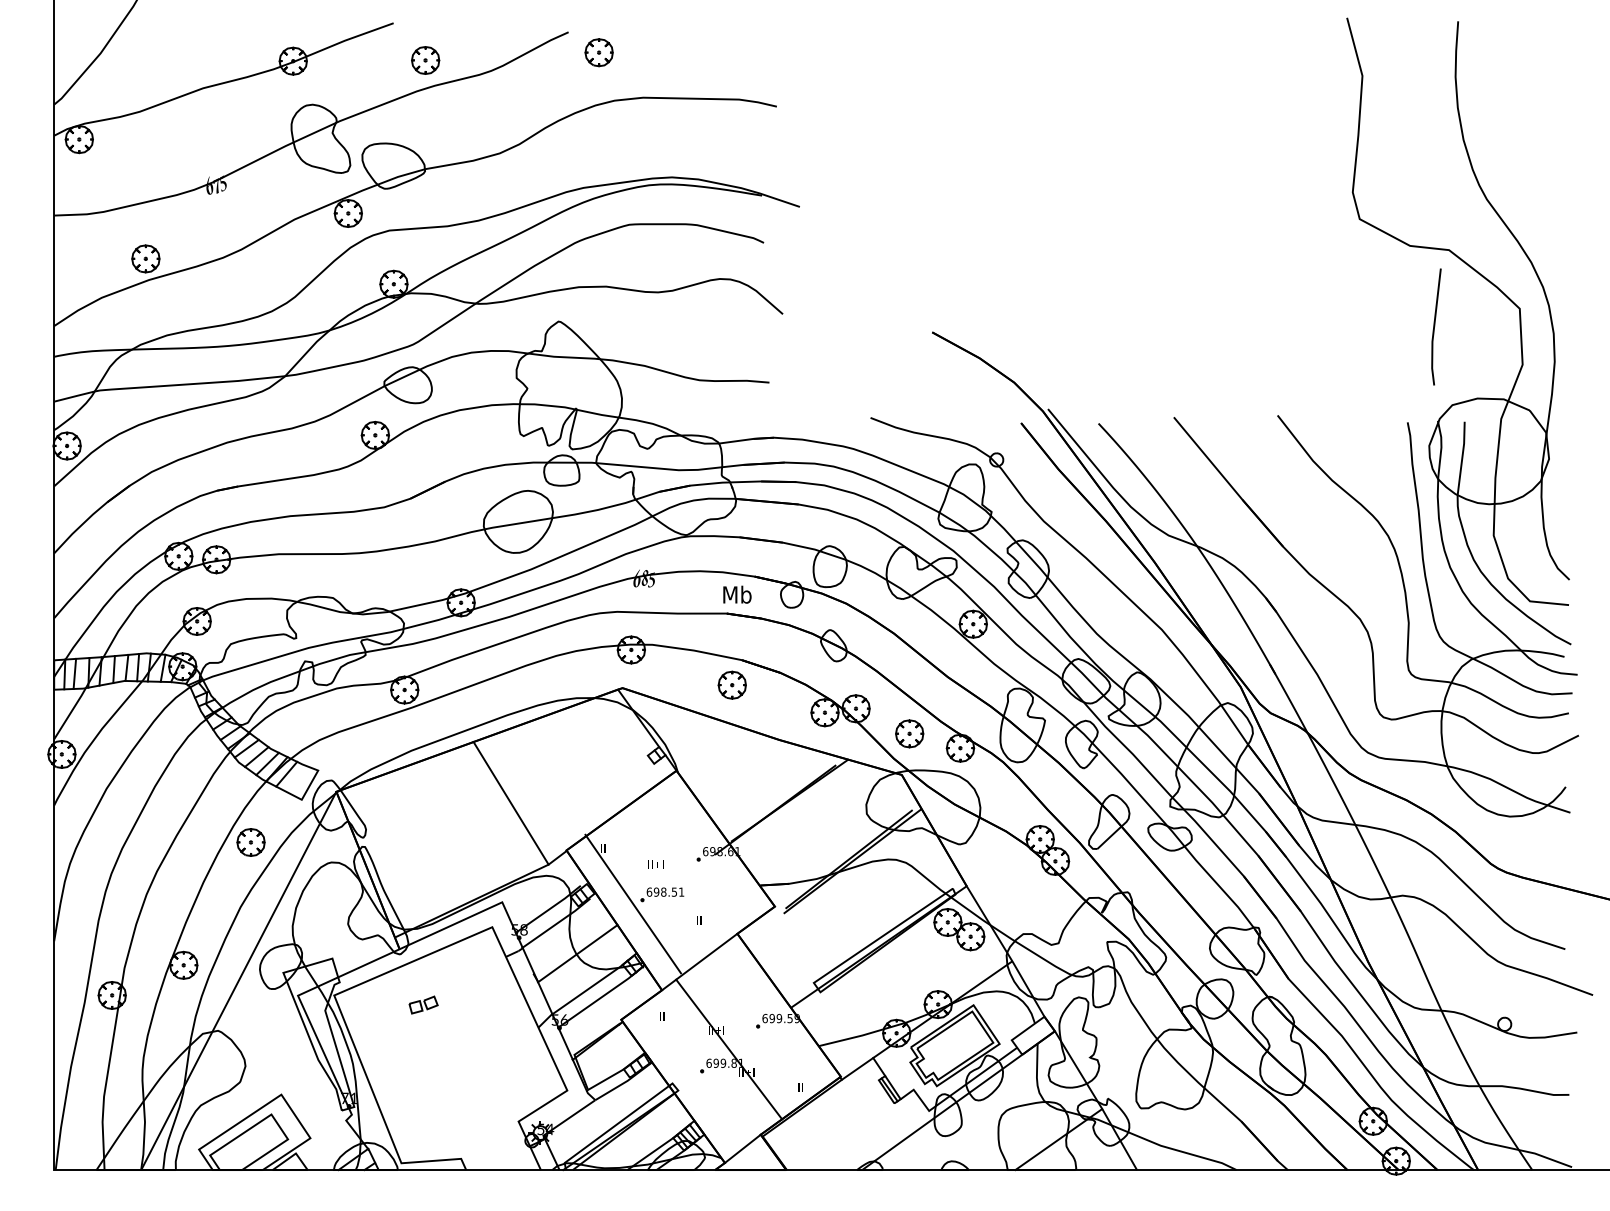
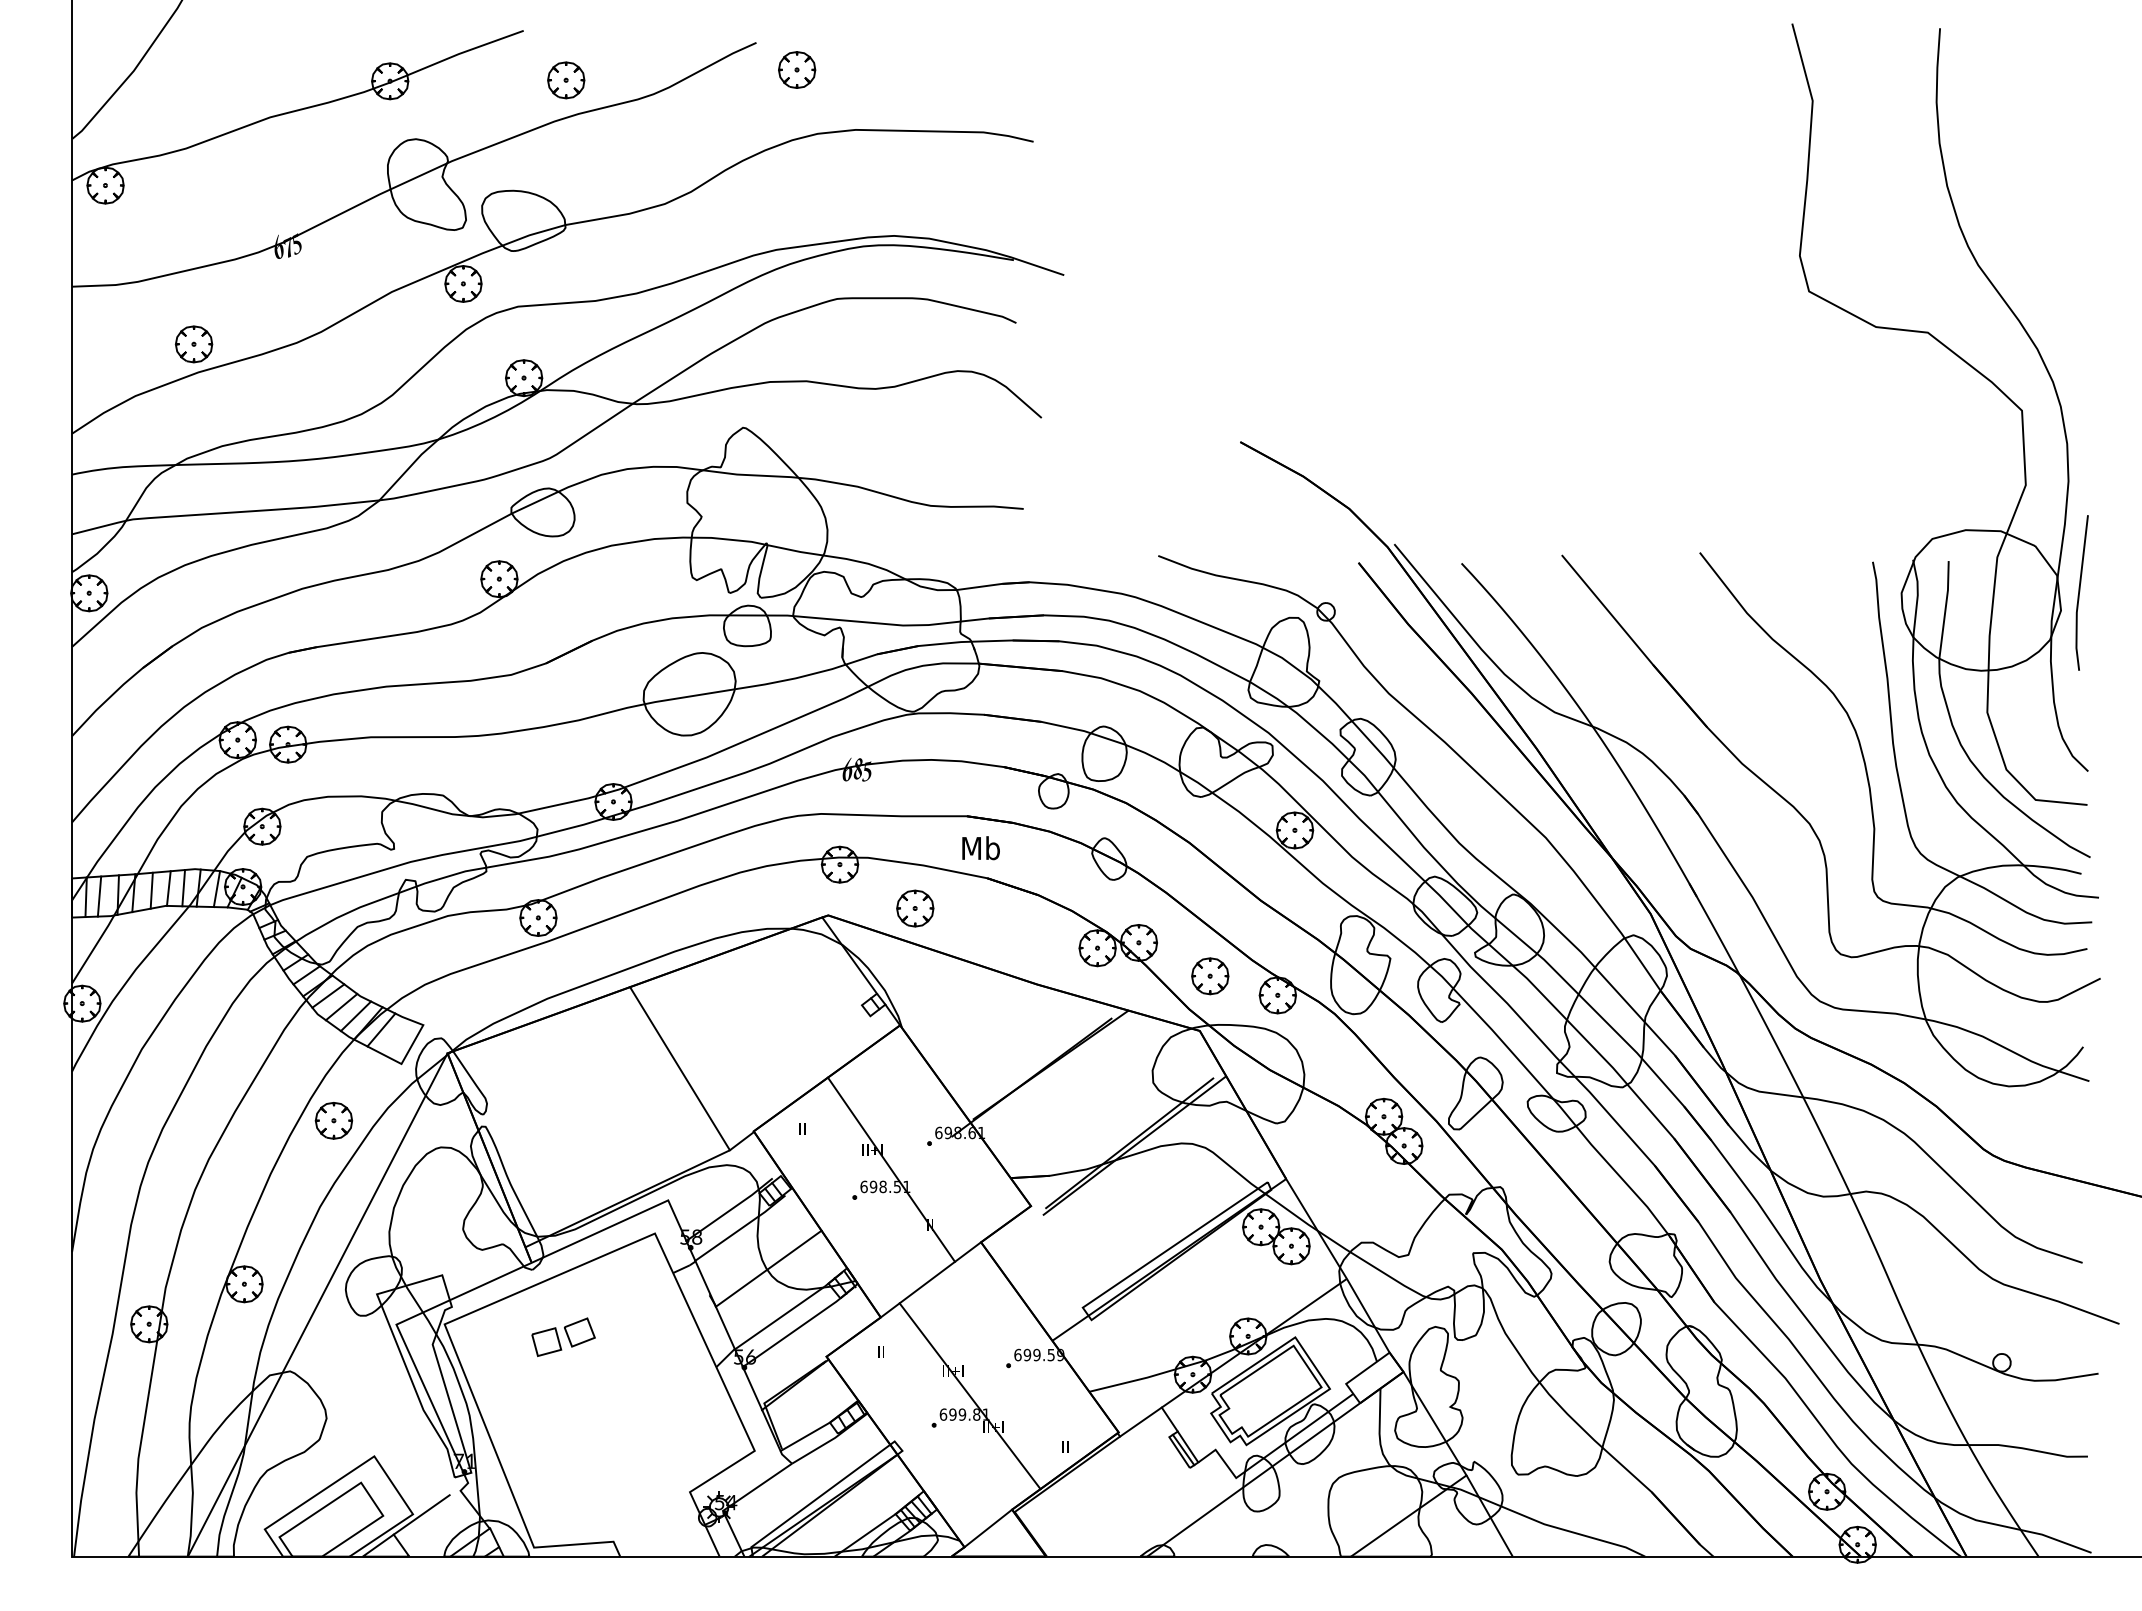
line: (1435, 325) -> (2080, 591), moved
text: (736, 594) -> (980, 848), moved
part: (732, 685) -> (915, 908), moved
line: (633, 903) -> (891, 1169), moved
part: (423, 1004) -> (563, 1336), size x1.67
line: (316, 1138) -> (421, 1514), added

